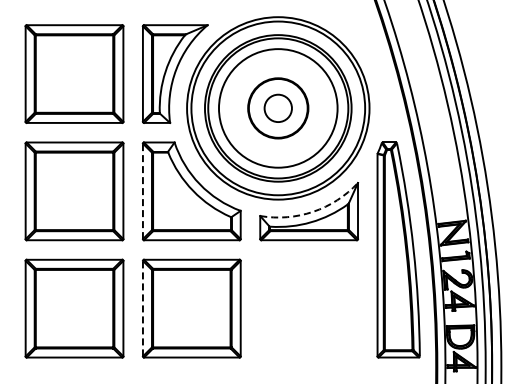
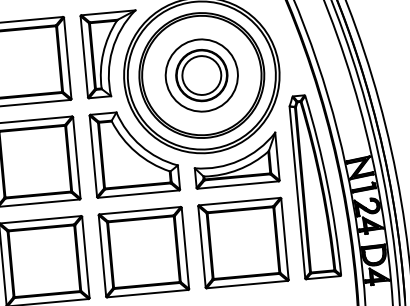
circle: (277, 108) -> (201, 75), size x0.71
circle: (278, 108) -> (202, 75), size x1.67
line: (142, 191) -> (93, 156), dashed -> solid
arc: (313, 211) -> (239, 160), dashed -> solid
line: (142, 308) -> (102, 255), dashed -> solid
part: (309, 308) -> (243, 242), added

